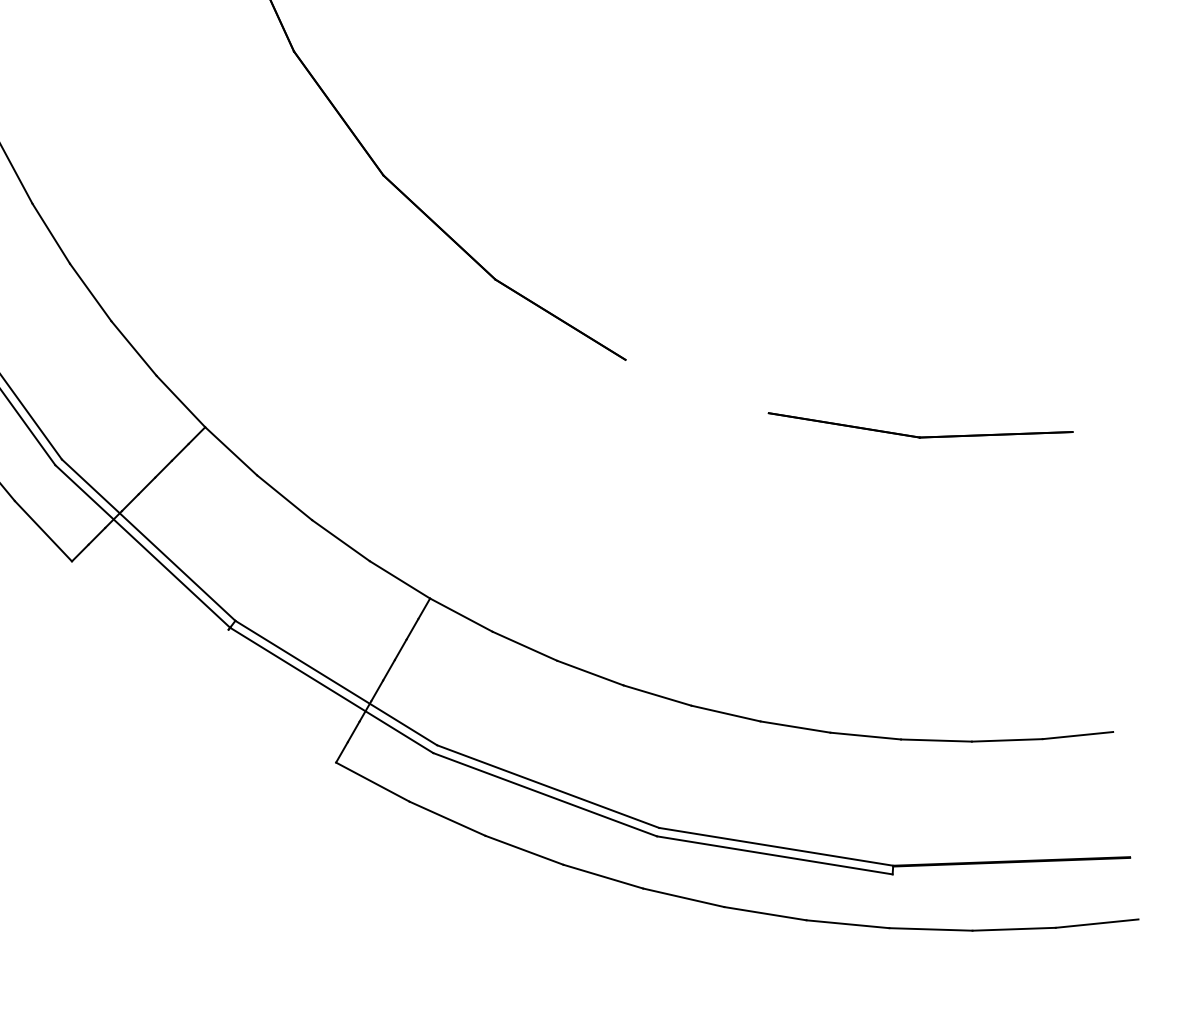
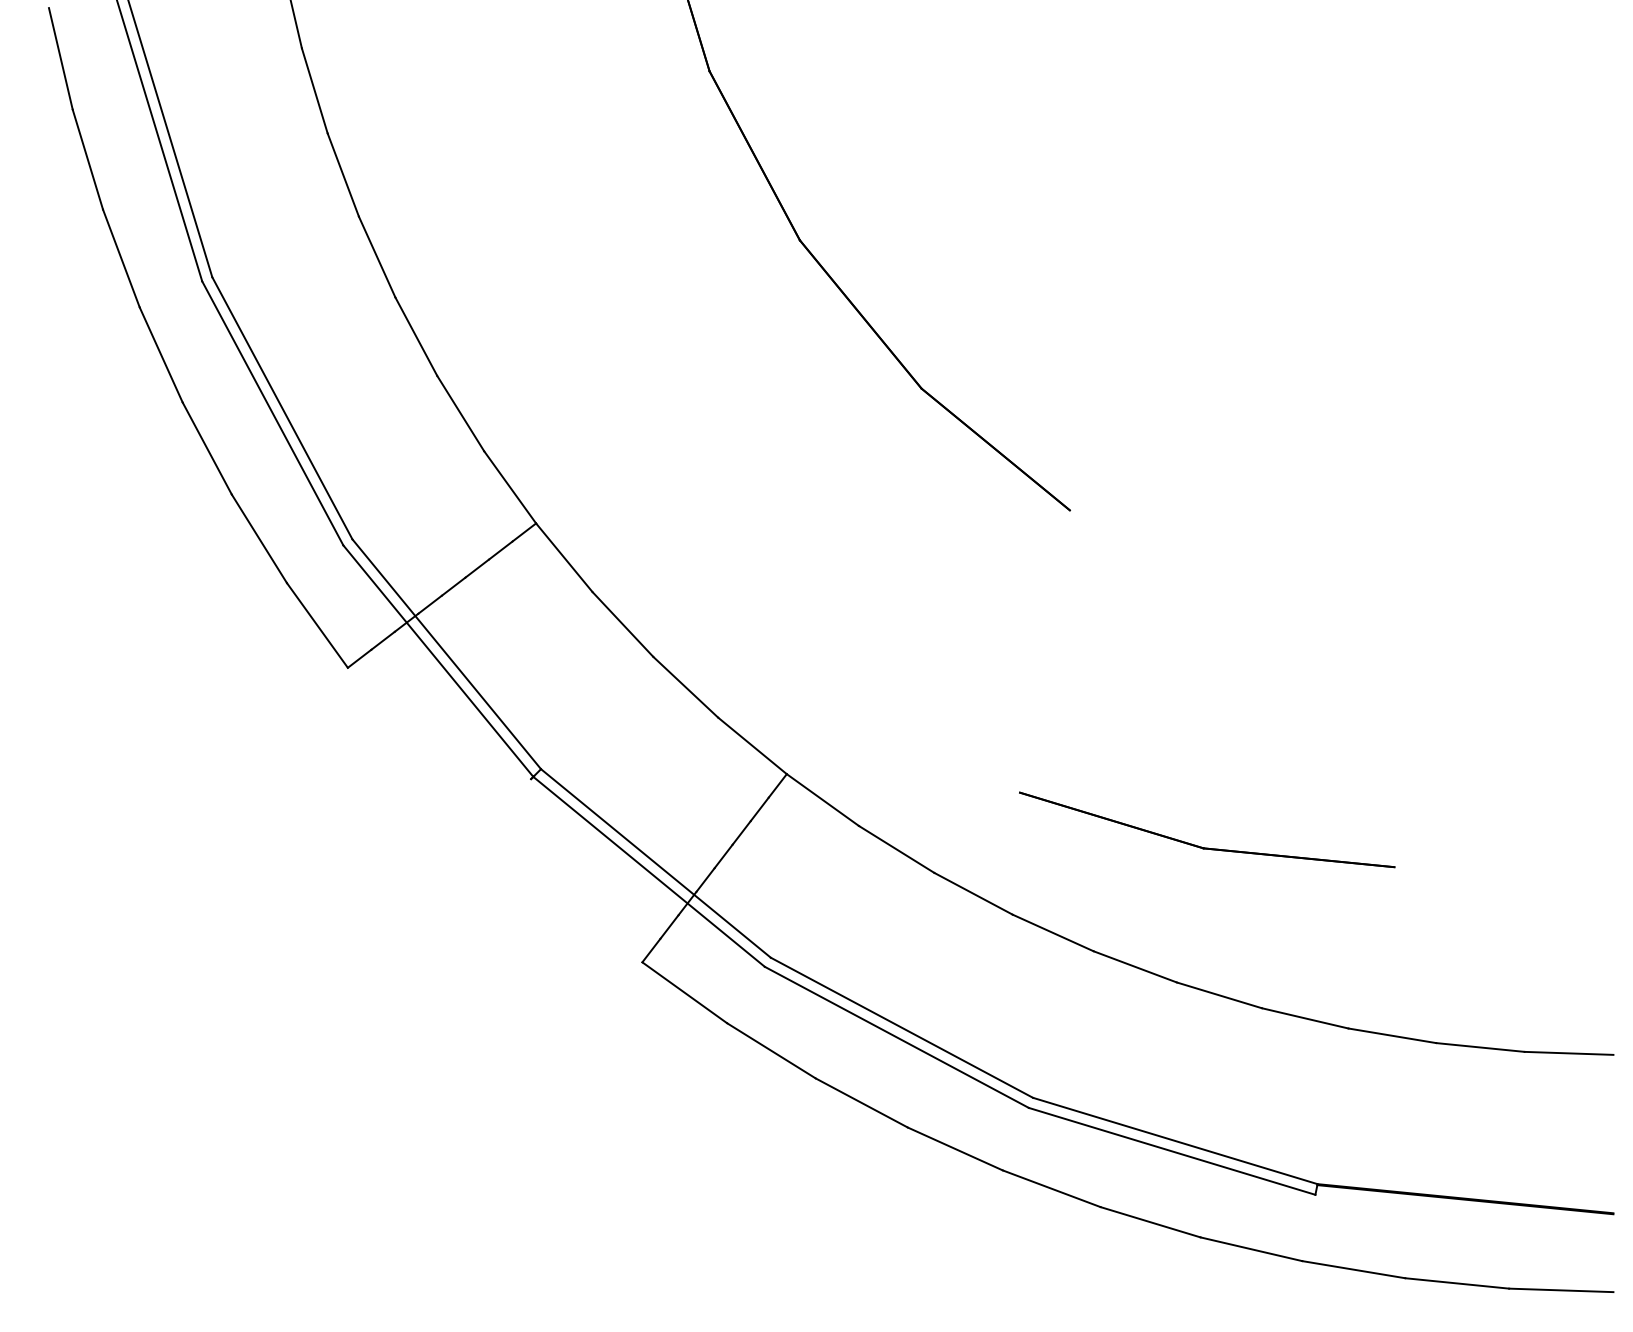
part: (922, 436) -> (1207, 847), moved

